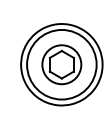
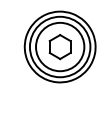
circle: (62, 64) -> (60, 46), size x1.43

